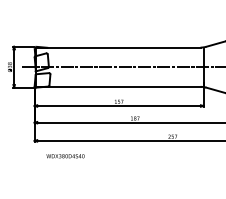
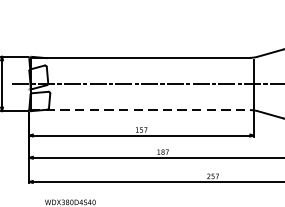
line: (118, 86) -> (140, 109), solid -> dashed

